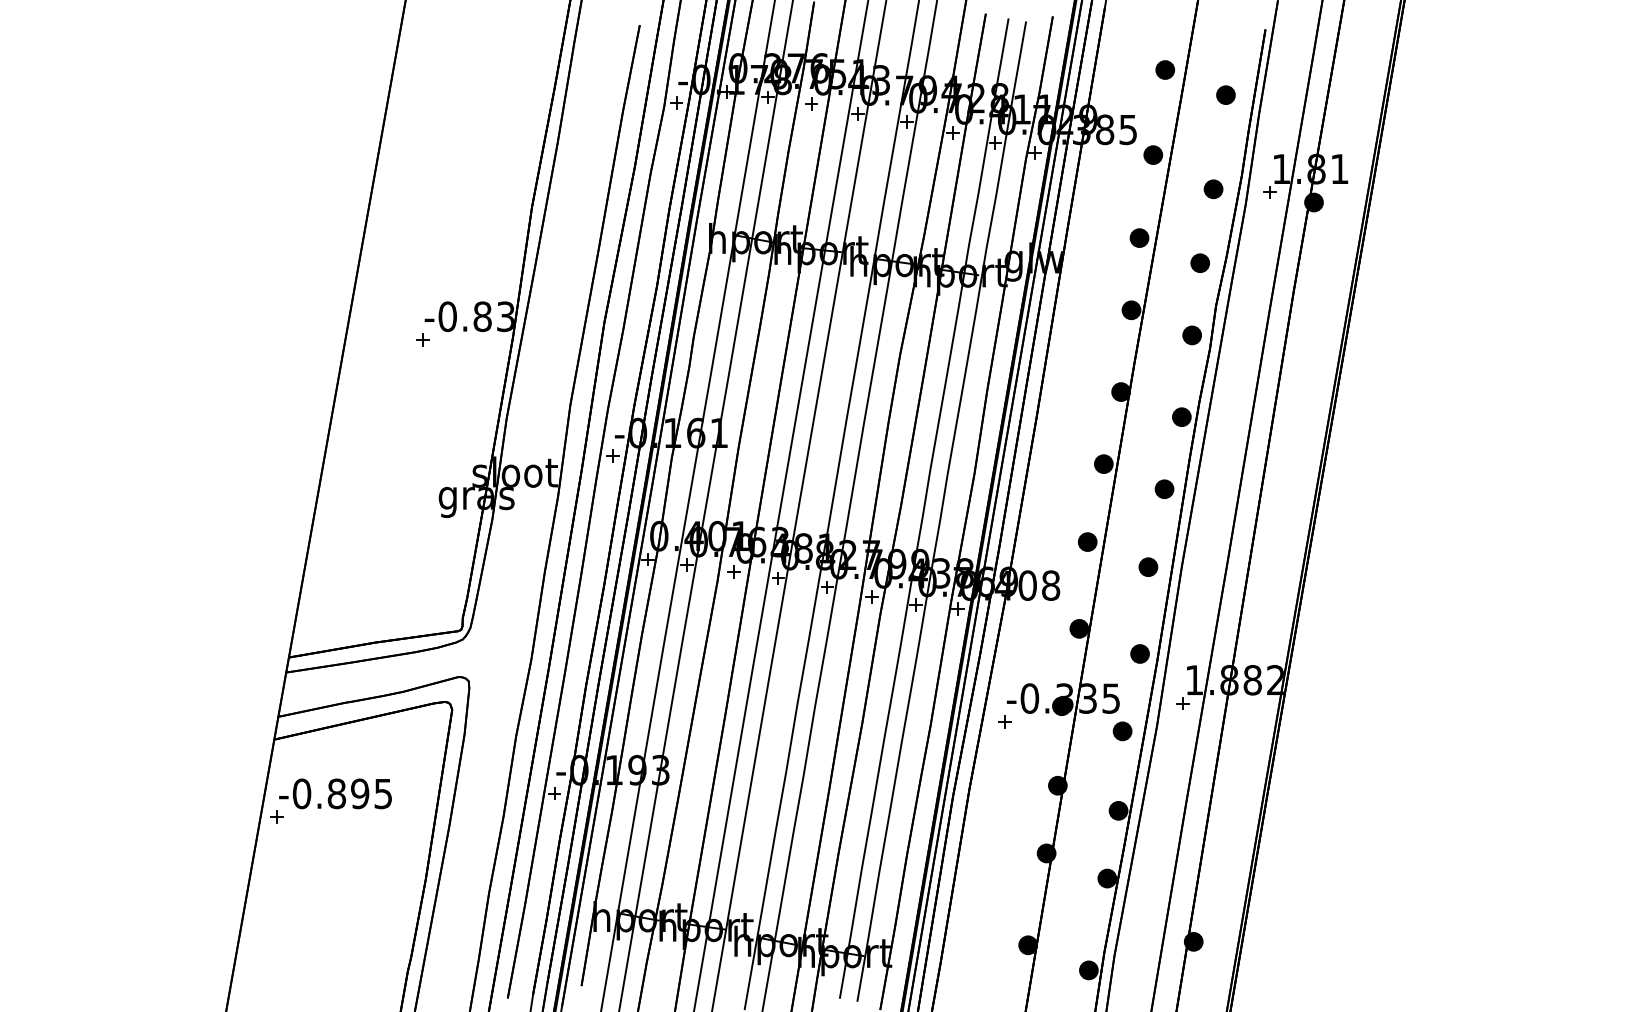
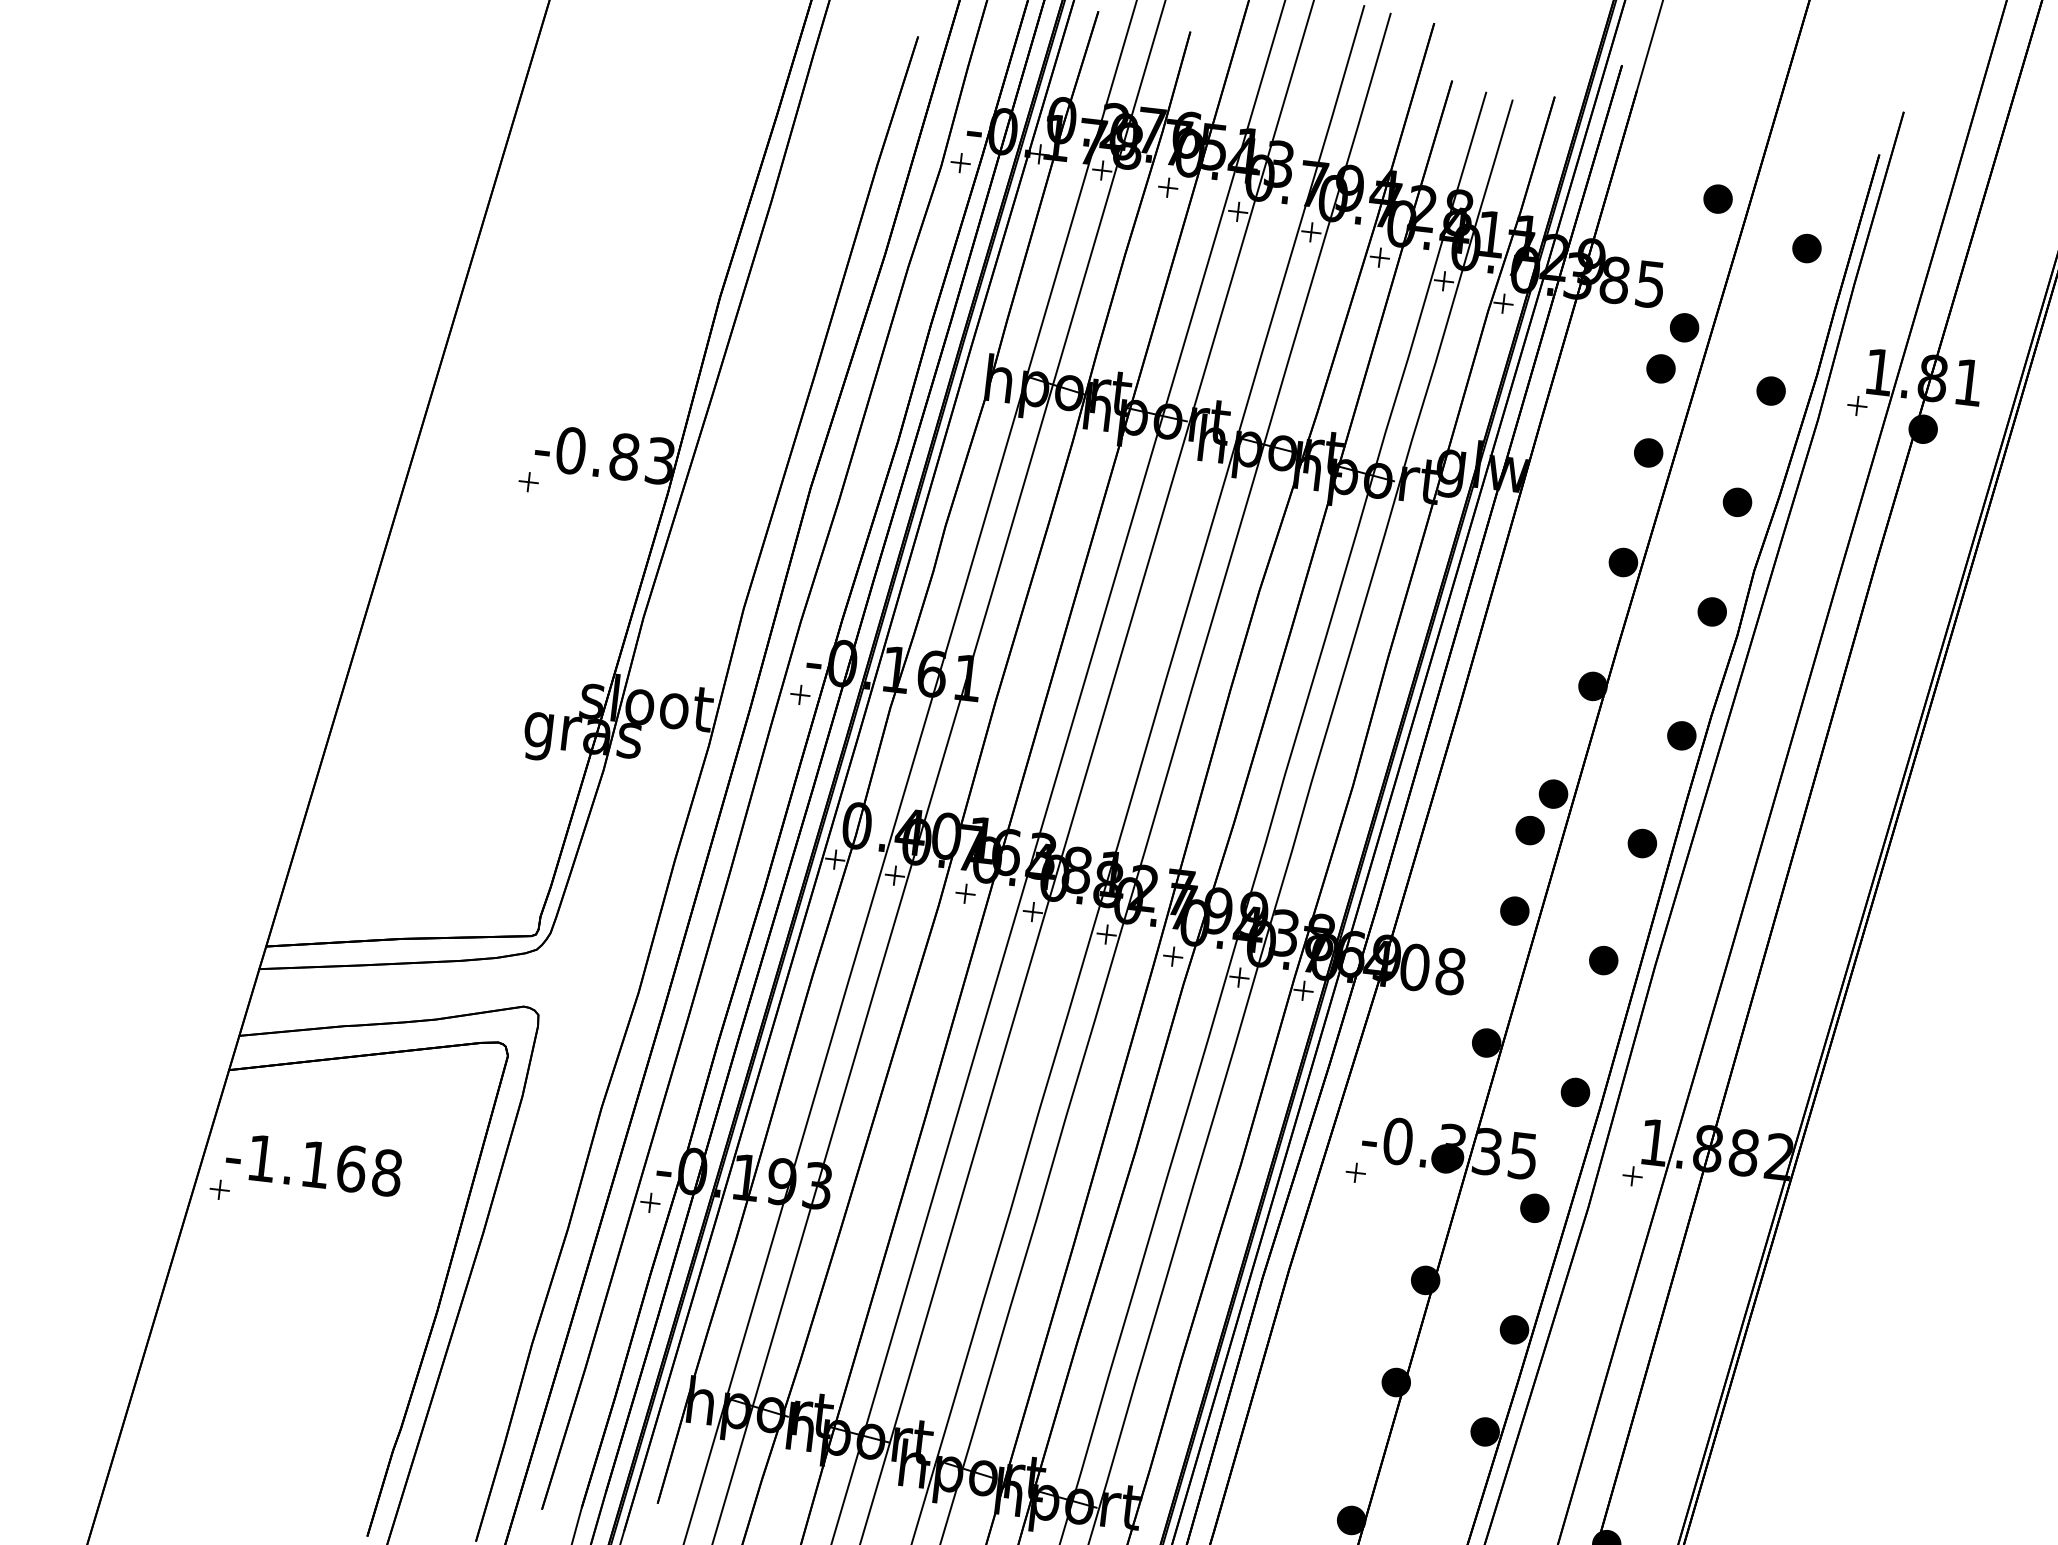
part: (1140, 182) -> (1660, 367), added
part: (1091, 488) -> (1530, 829), added
text: (342, 793) -> (324, 1165), -0.895 -> -1.168

